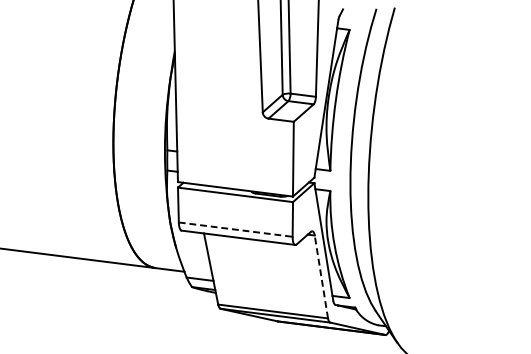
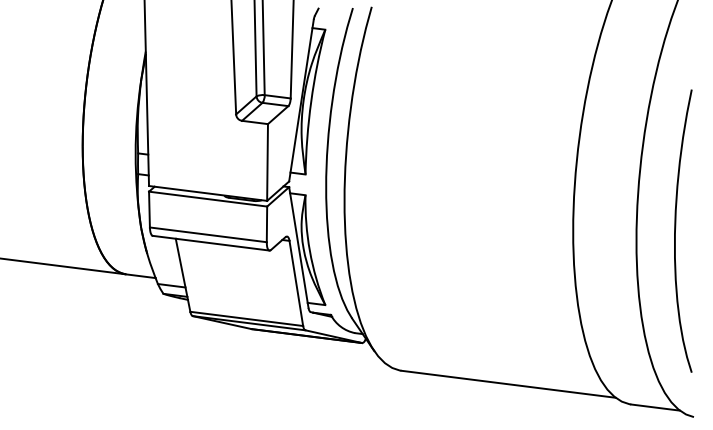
line: (235, 229) -> (208, 234), dashed -> solid
line: (321, 276) -> (296, 282), dashed -> solid

